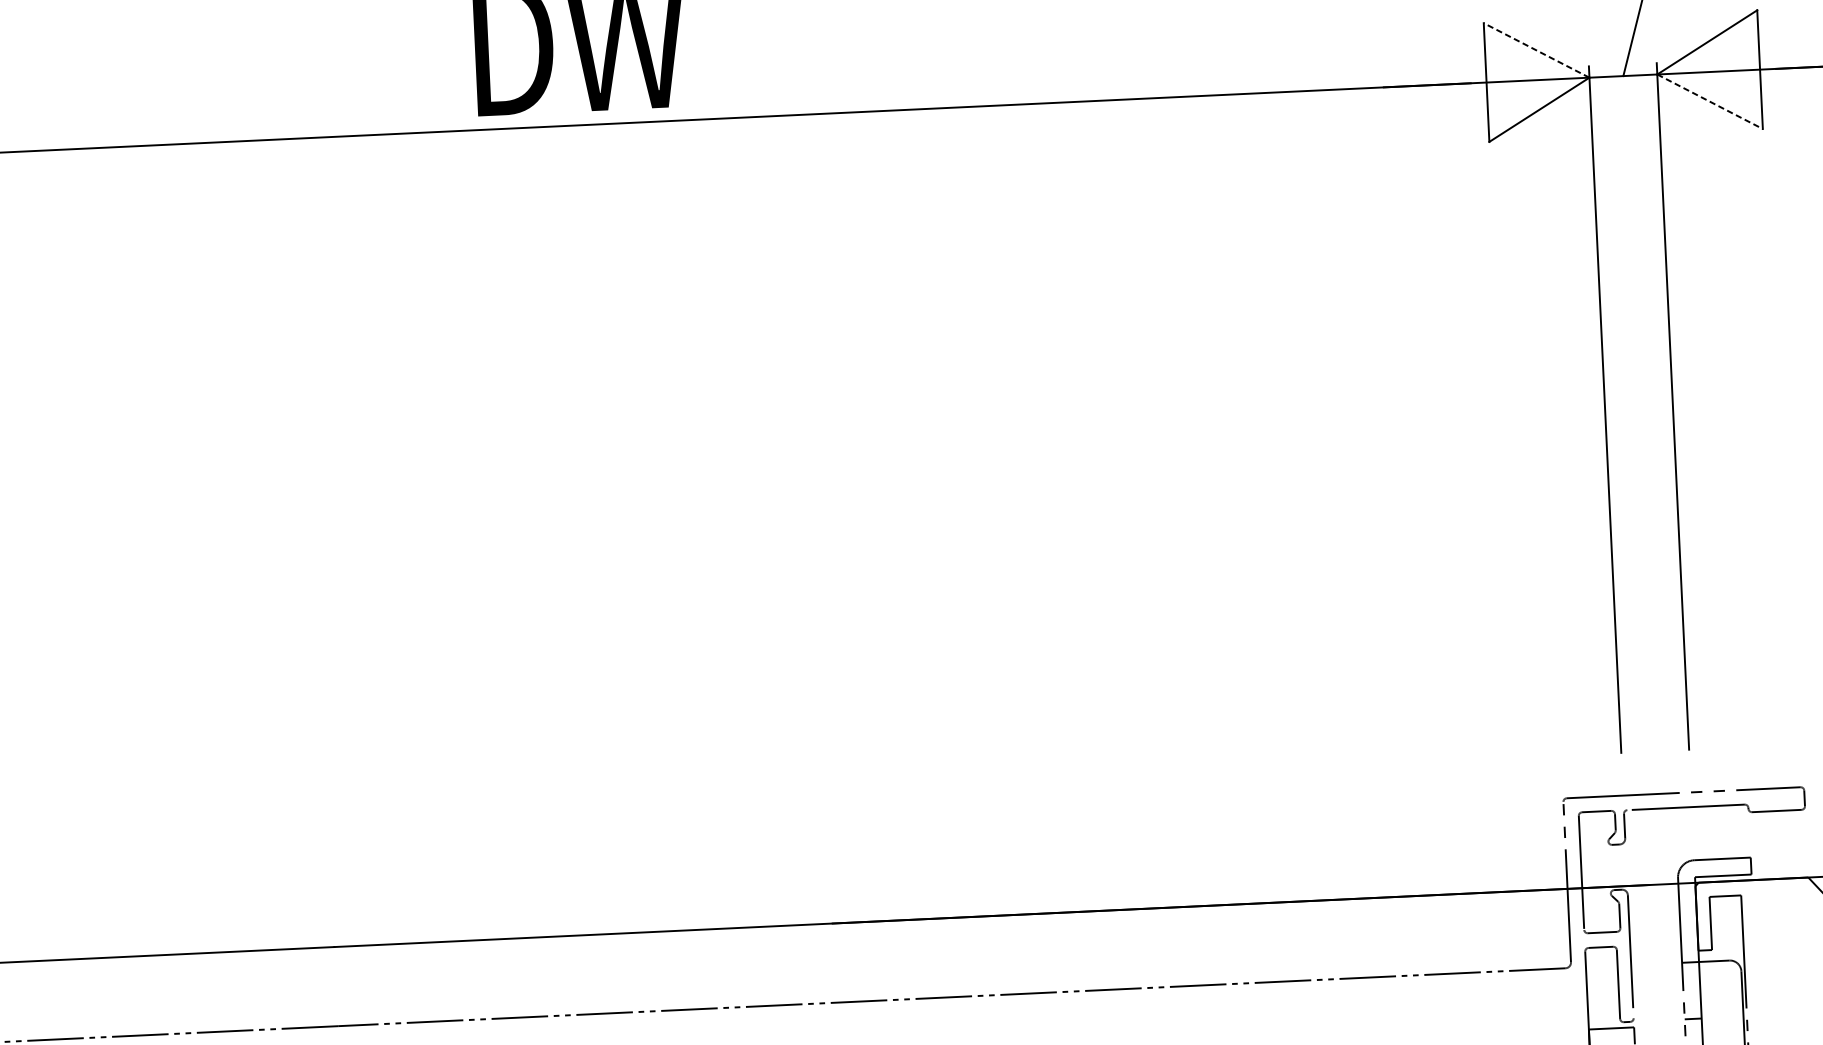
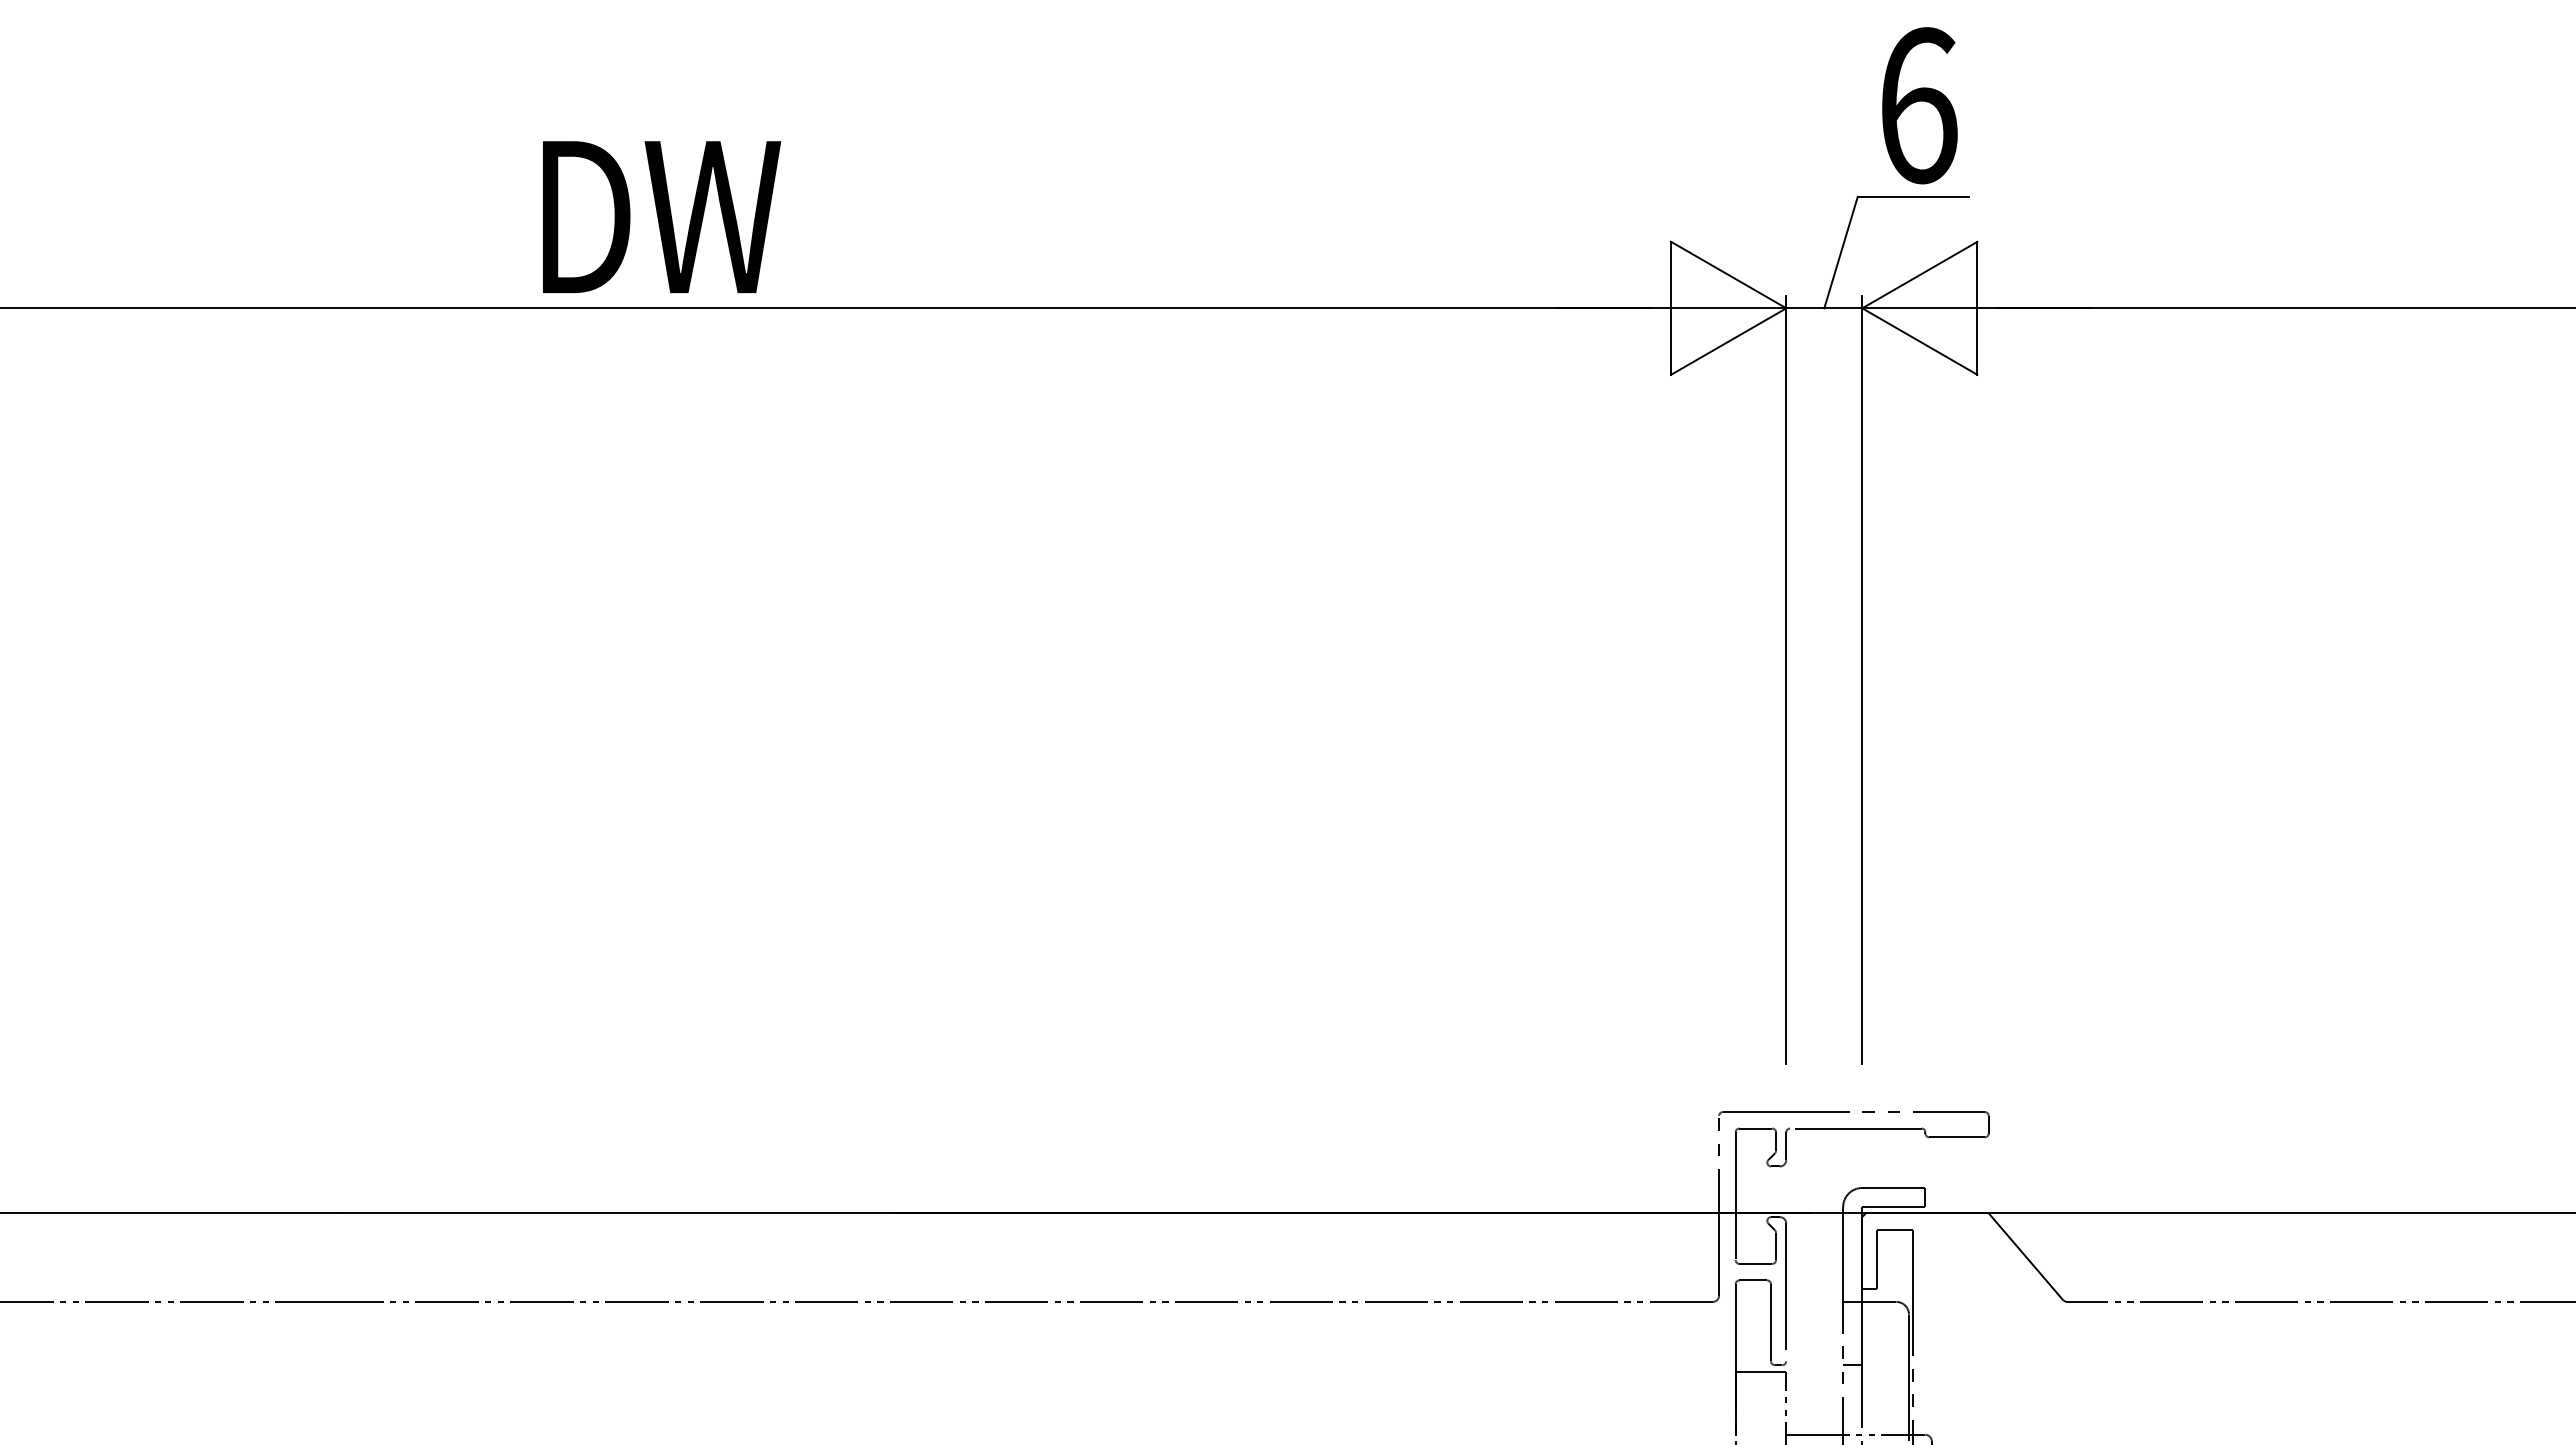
line: (1536, 49) -> (1728, 274), dashed -> solid
line: (1710, 101) -> (1920, 341), dashed -> solid

